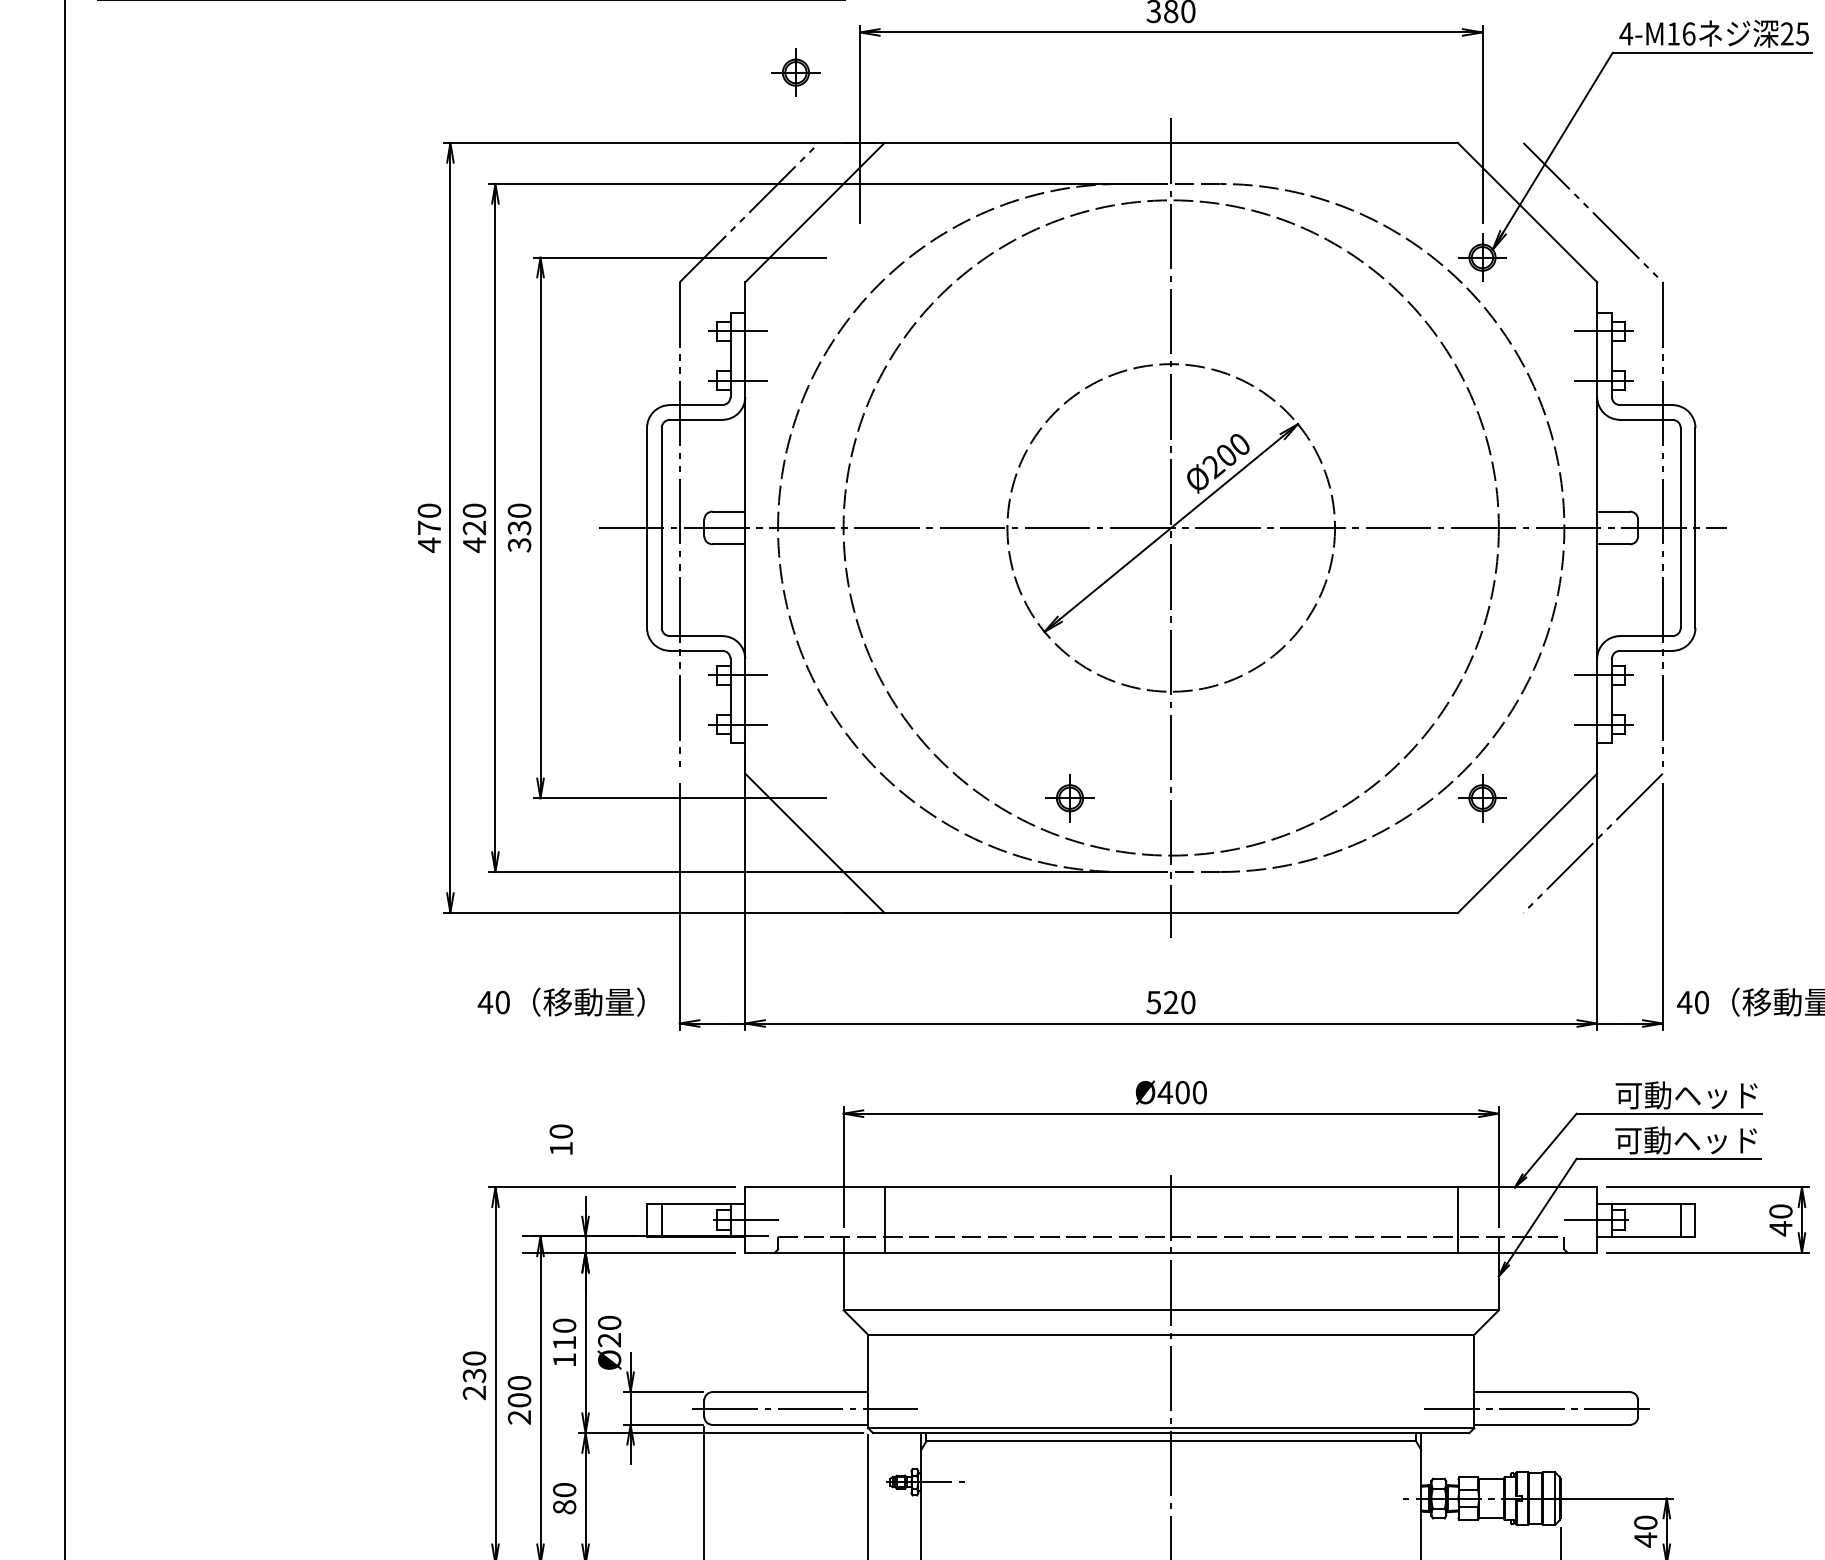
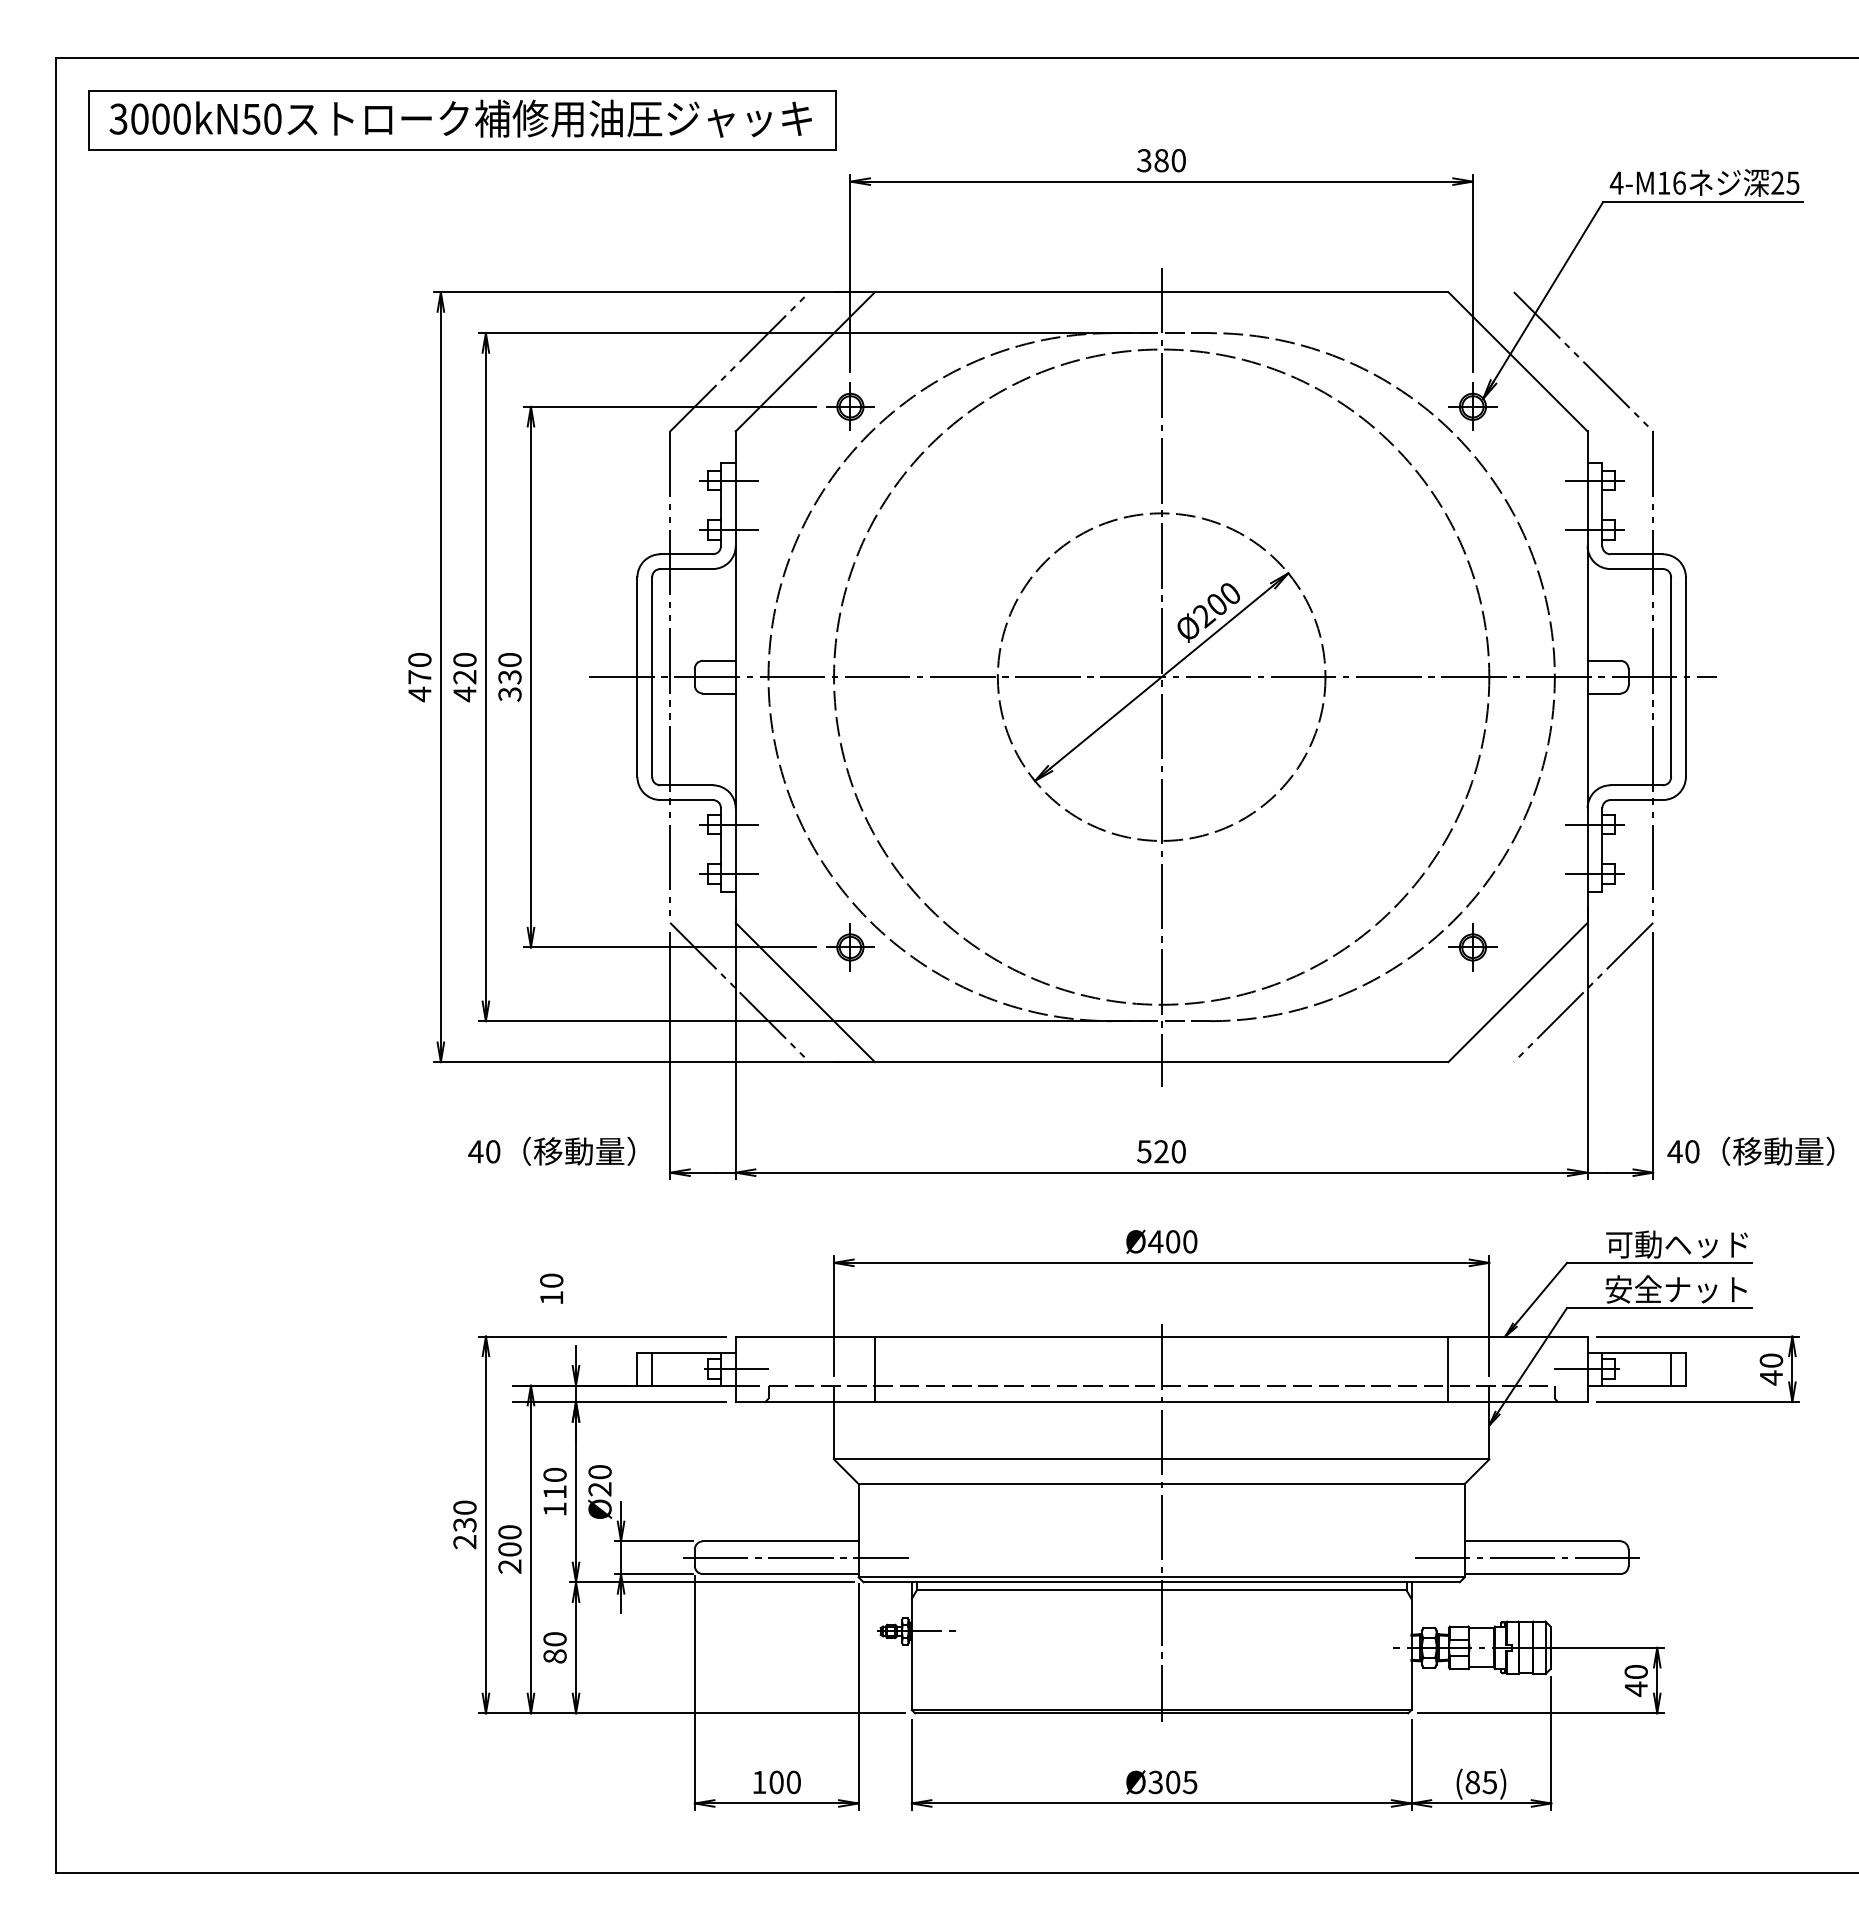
part: (796, 72) -> (850, 406), moved
part: (1070, 798) -> (850, 947), moved
line: (749, 843) -> (739, 992), added
text: (1686, 1140) -> (1676, 1289), 可動ヘッド -> 安全ナット

